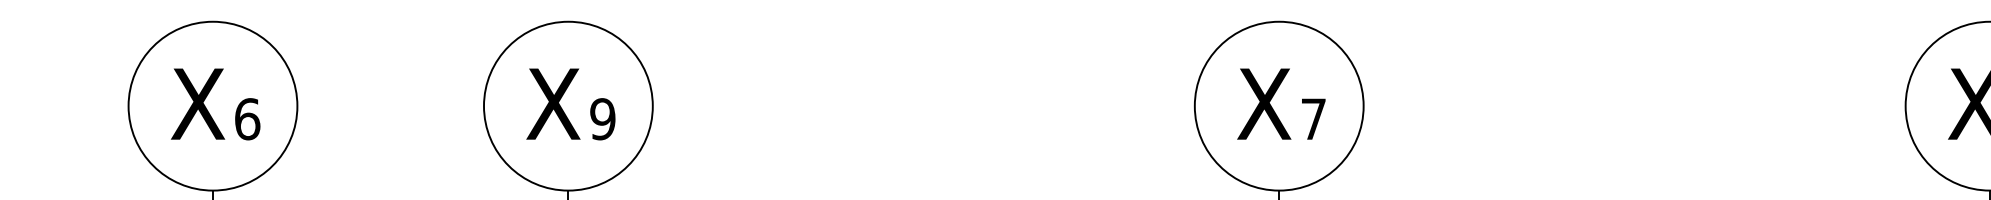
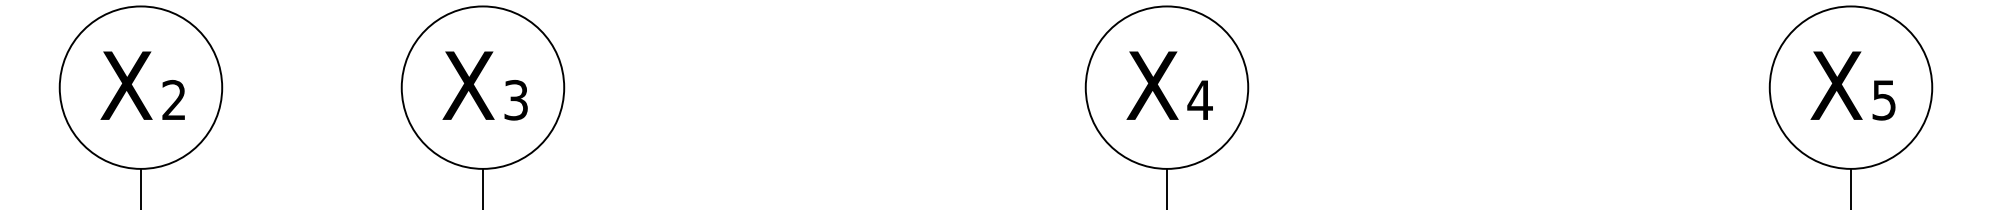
text: (247, 118) -> (174, 99), 6 -> 2
text: (1313, 118) -> (1199, 99), 7 -> 4
text: (603, 119) -> (516, 100), 9 -> 3

